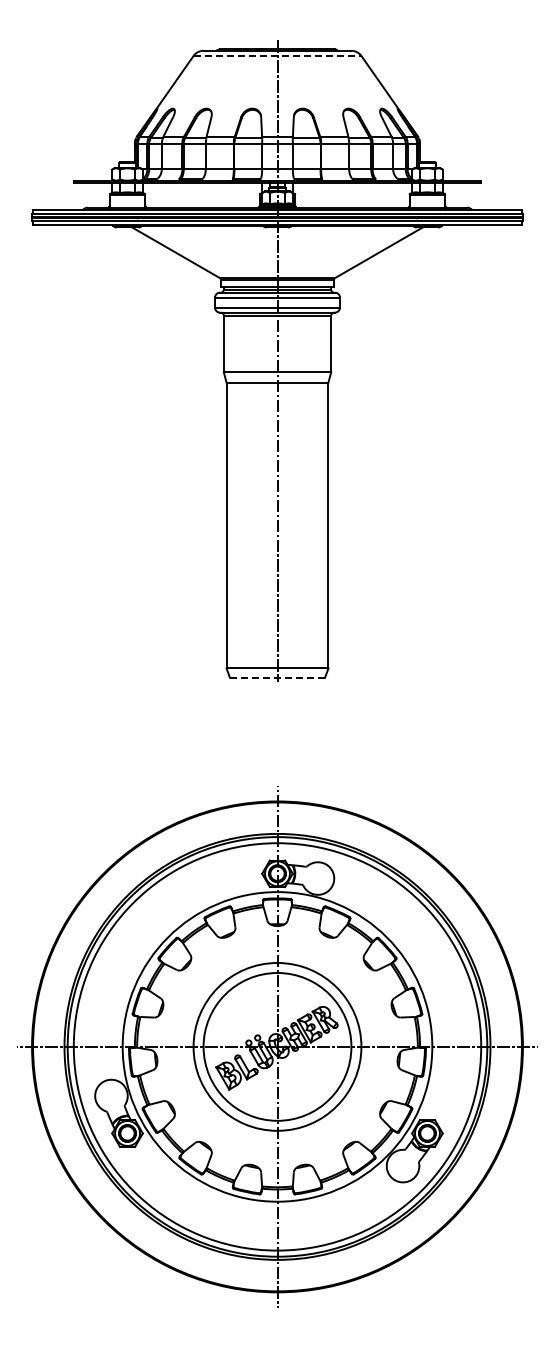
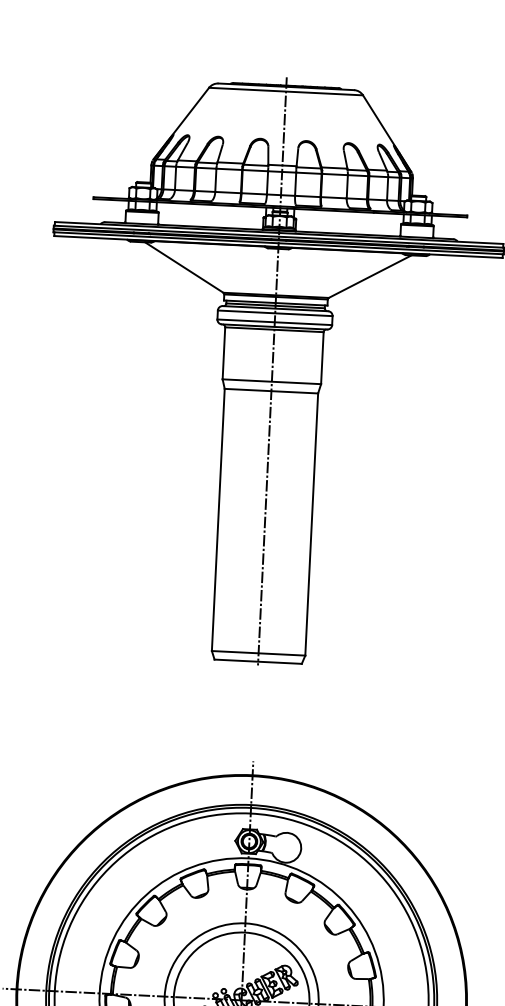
line: (277, 55) -> (286, 91), dashed -> solid
line: (277, 677) -> (258, 661), dashed -> solid

